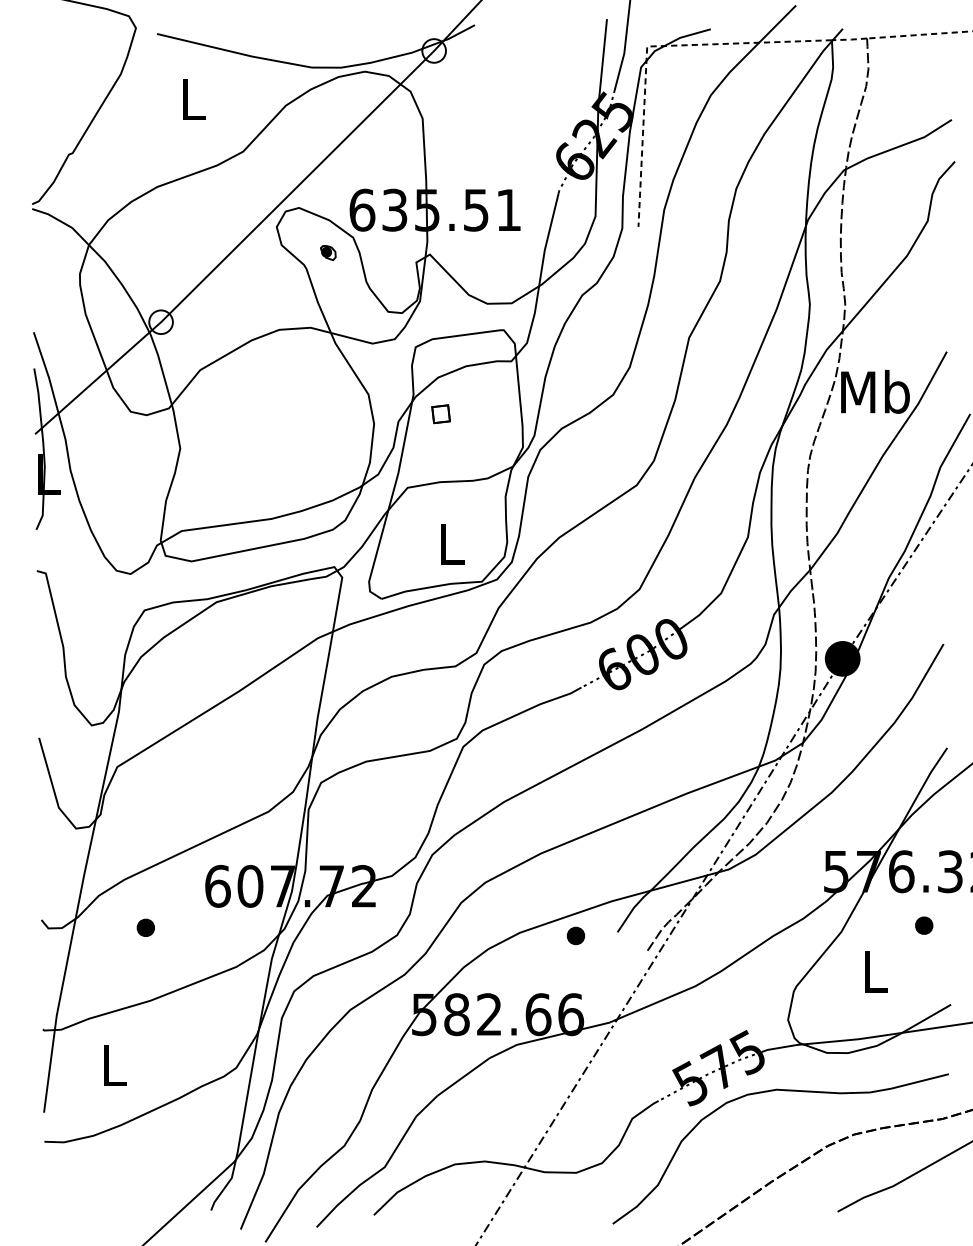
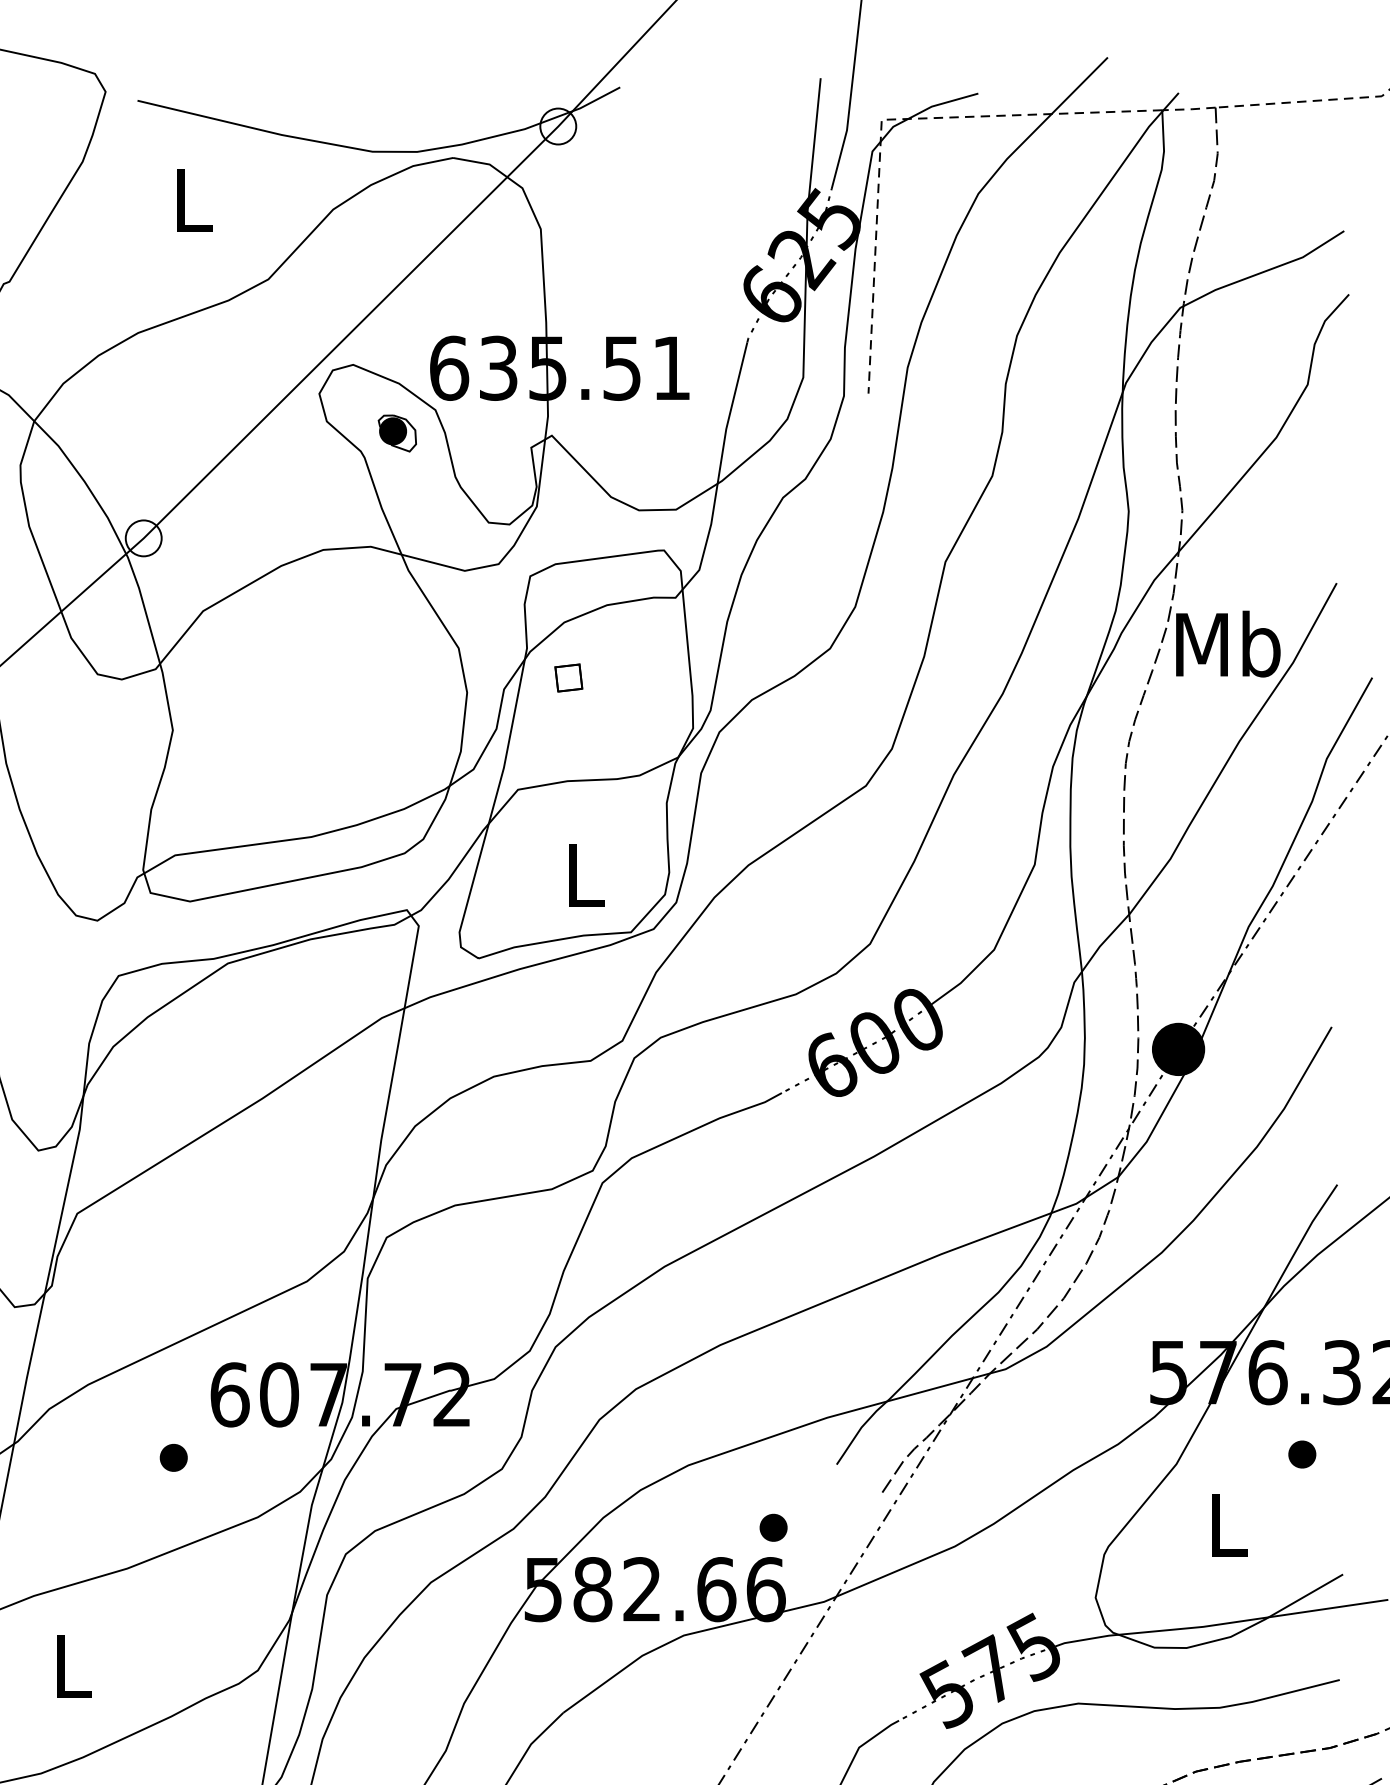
part: (328, 252) -> (397, 432), size x1.67
part: (145, 927) -> (173, 1457), moved
part: (575, 935) -> (772, 1527), moved

